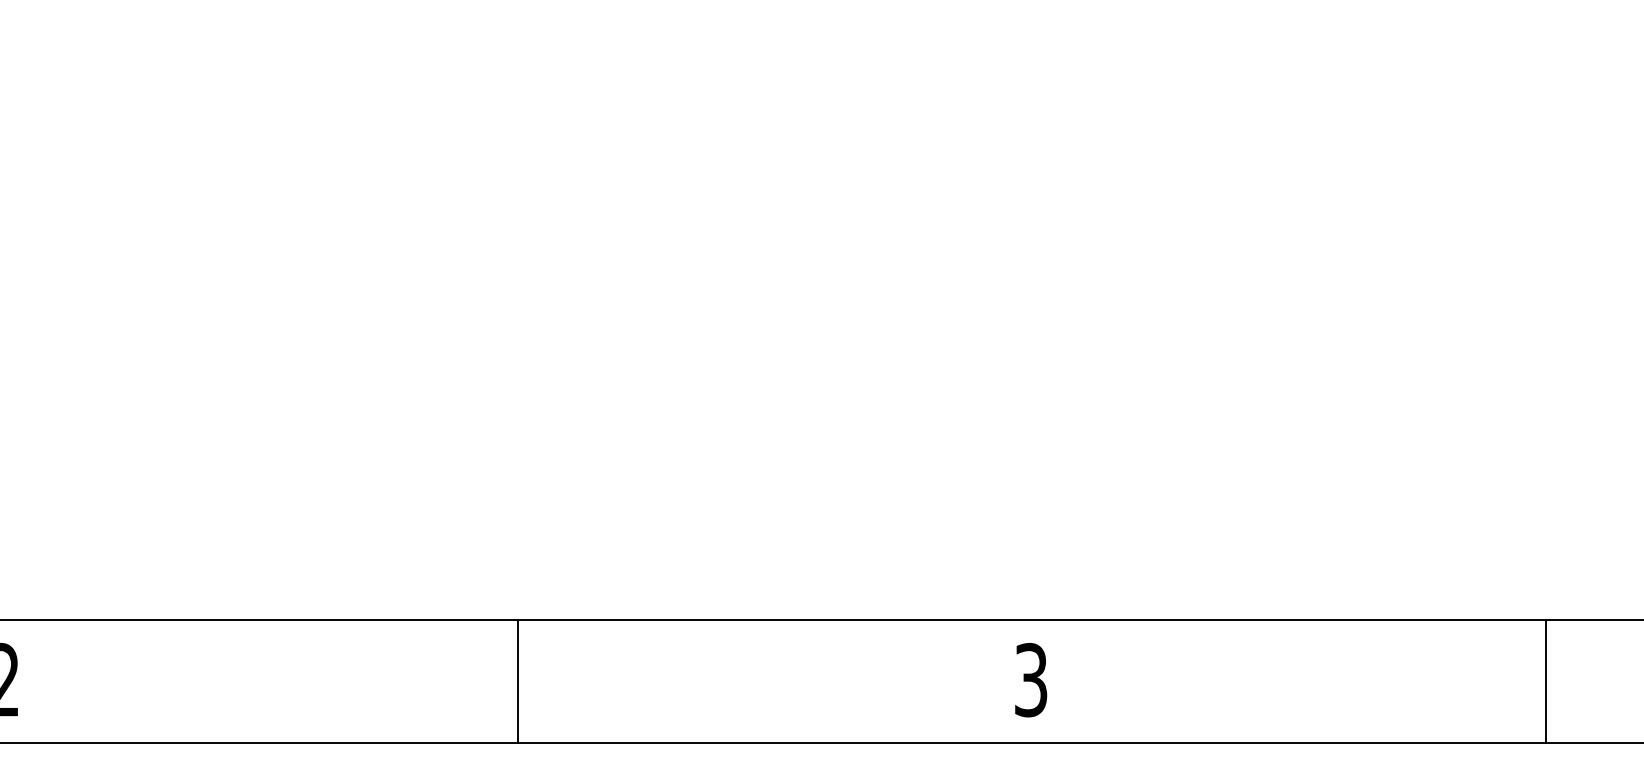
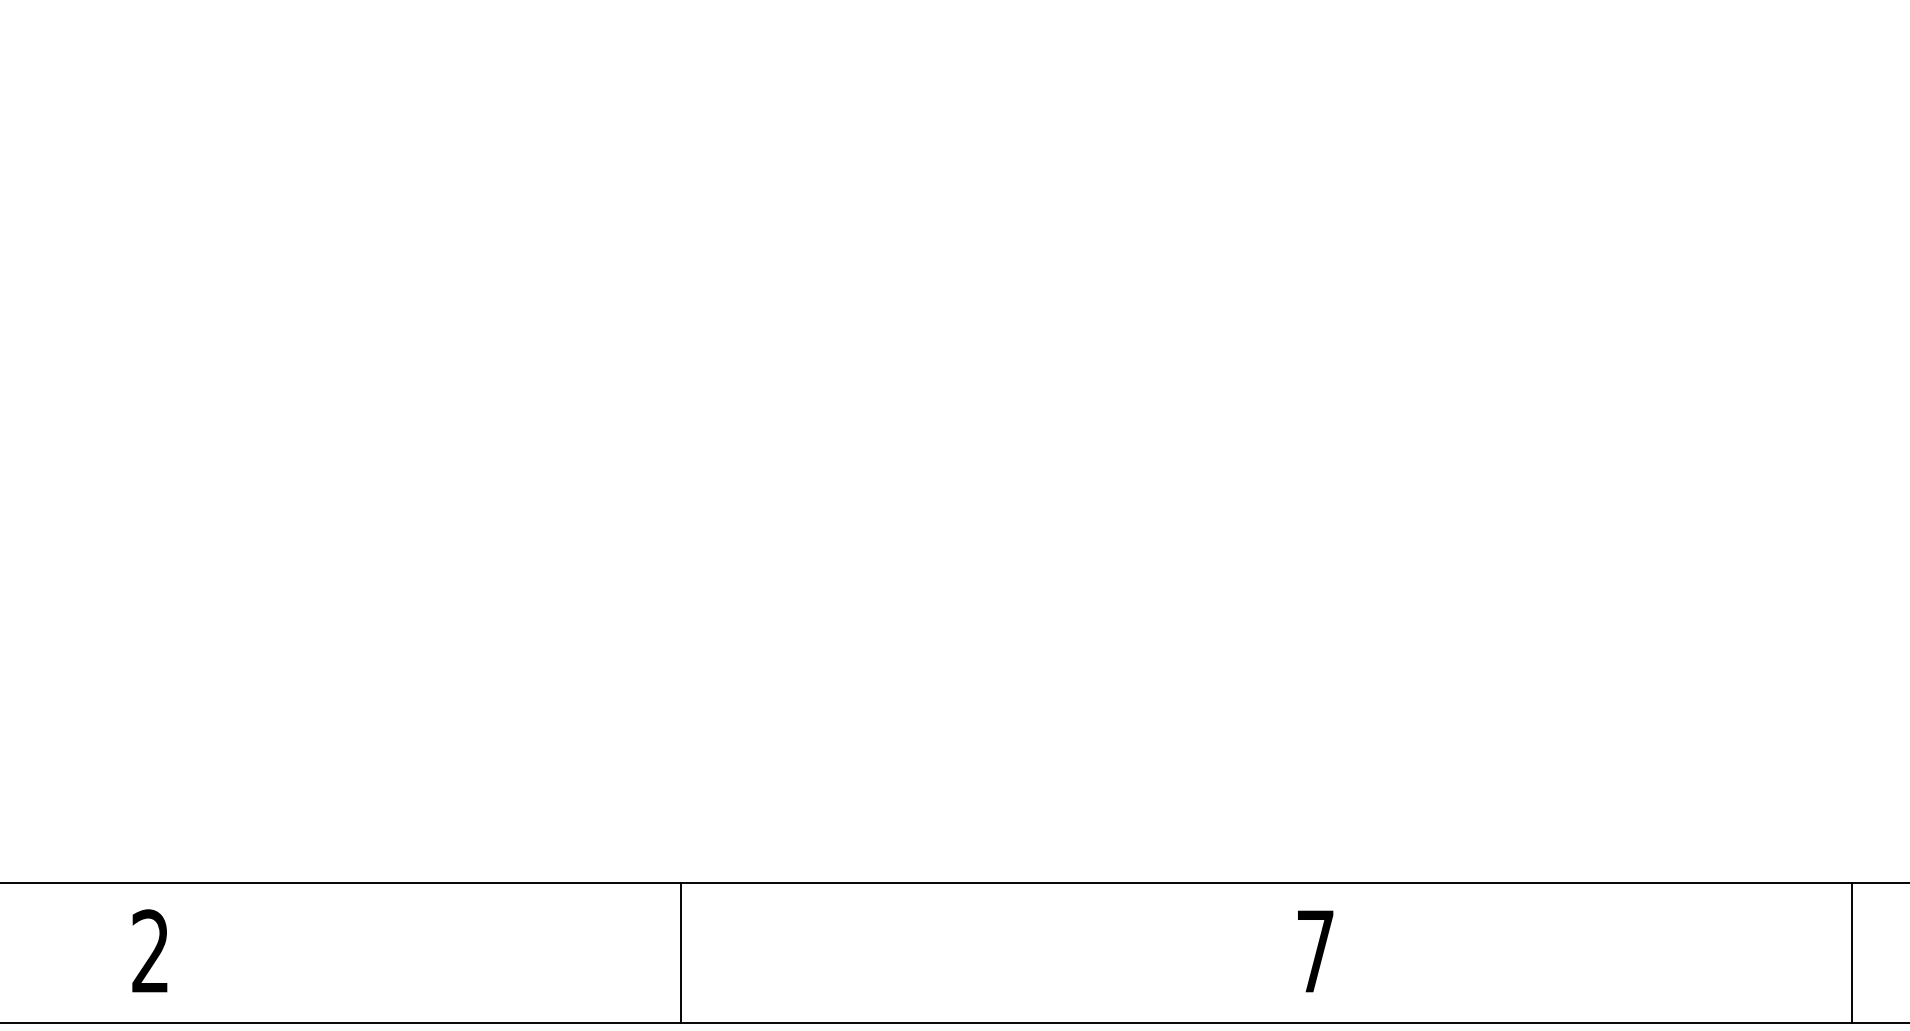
text: (1031, 680) -> (1315, 951), 3 -> 7
line: (518, 681) -> (681, 953), moved
line: (1545, 681) -> (1851, 953), moved

